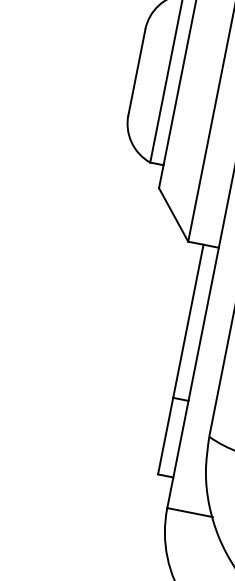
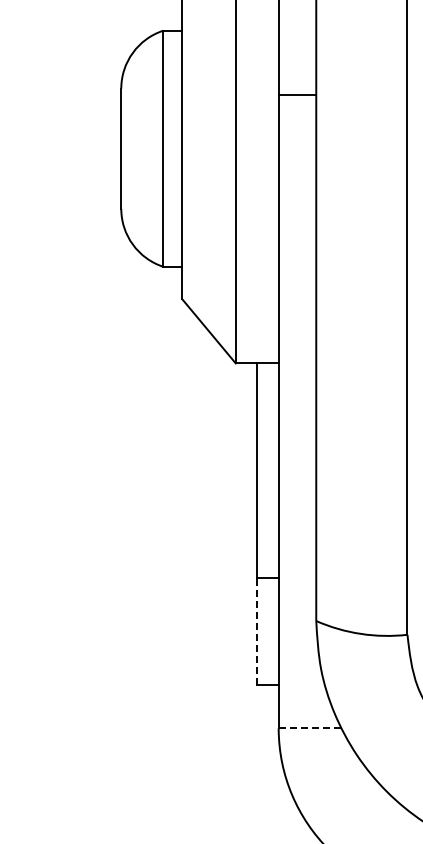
line: (165, 436) -> (257, 631), solid -> dashed
line: (189, 512) -> (310, 728), solid -> dashed

